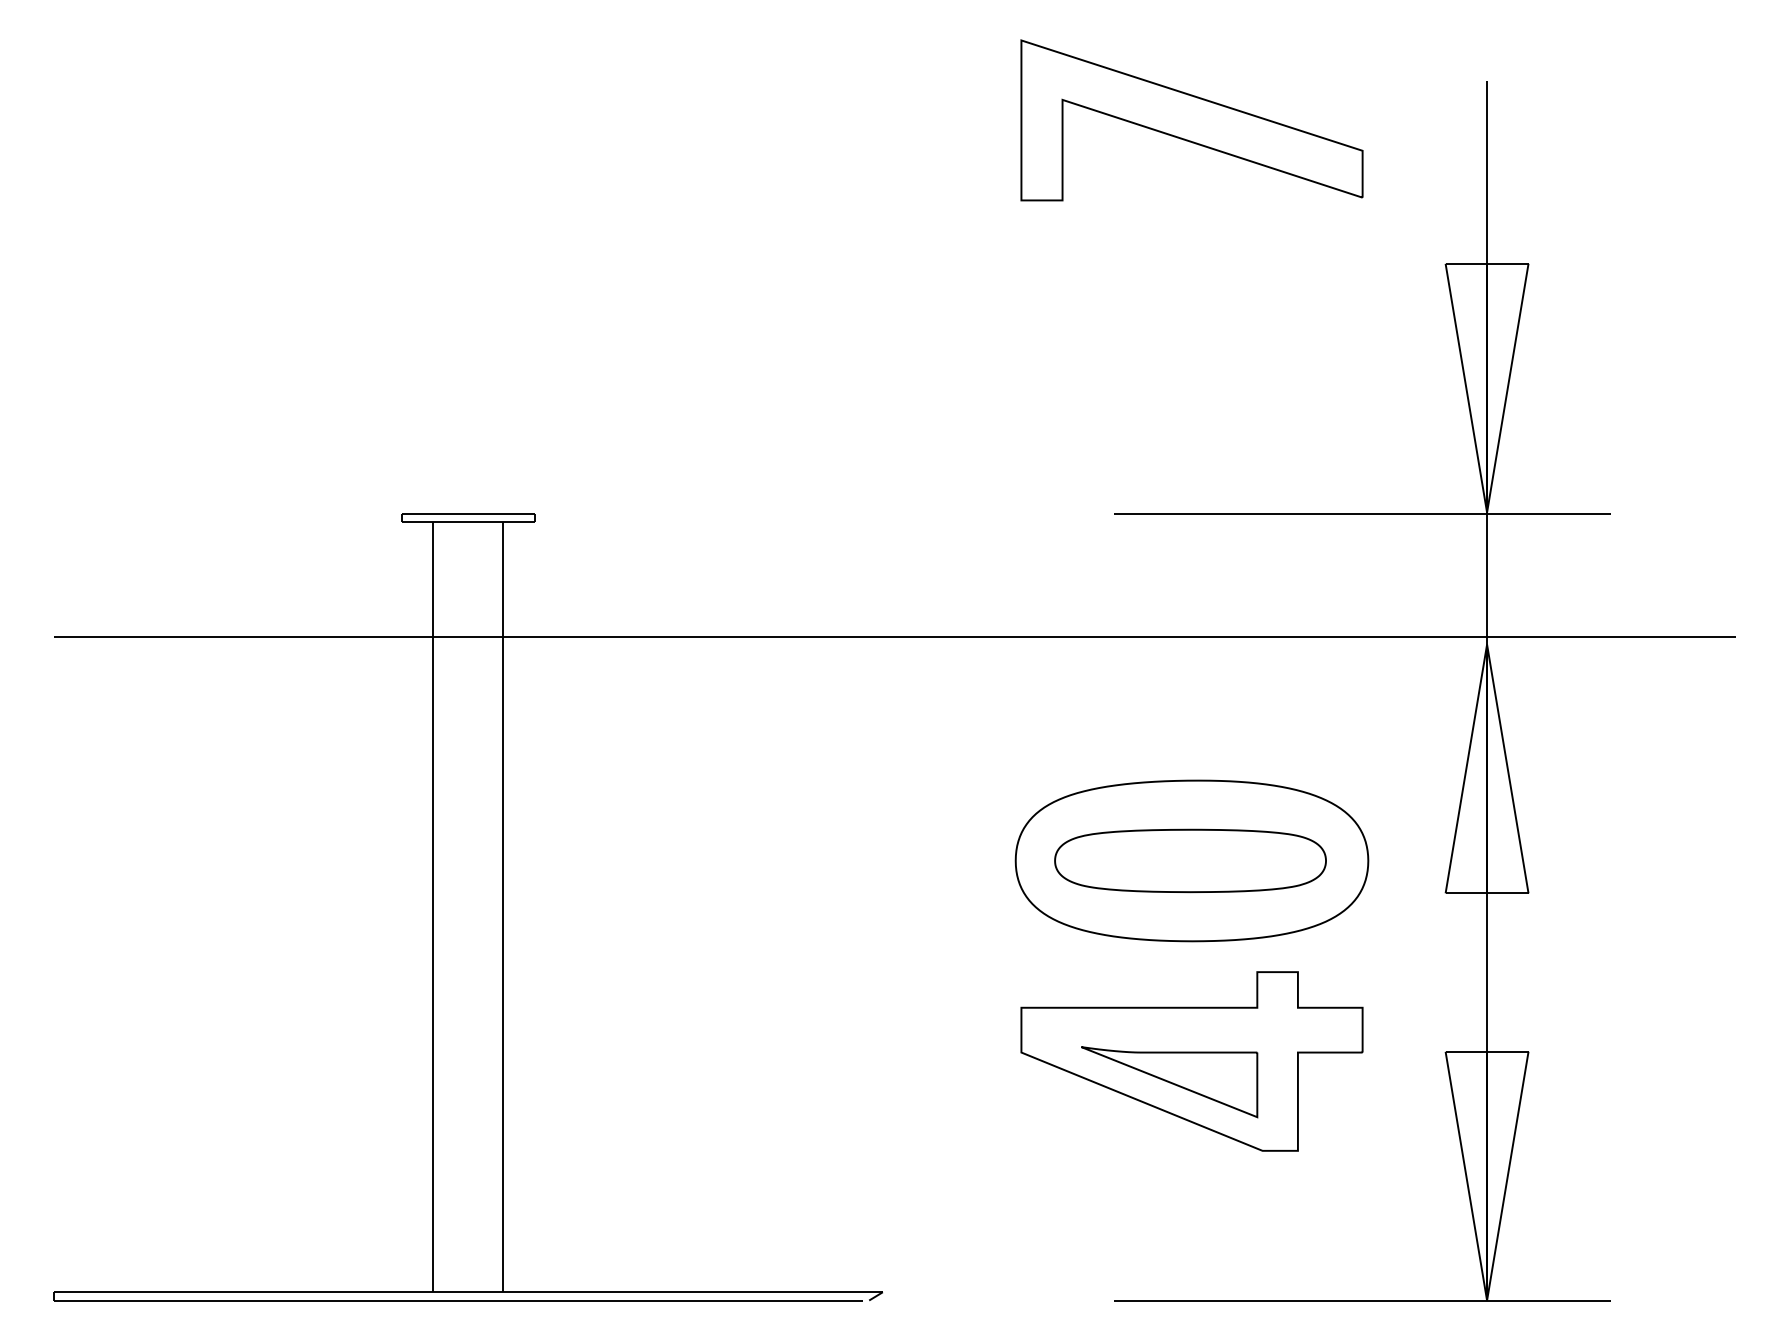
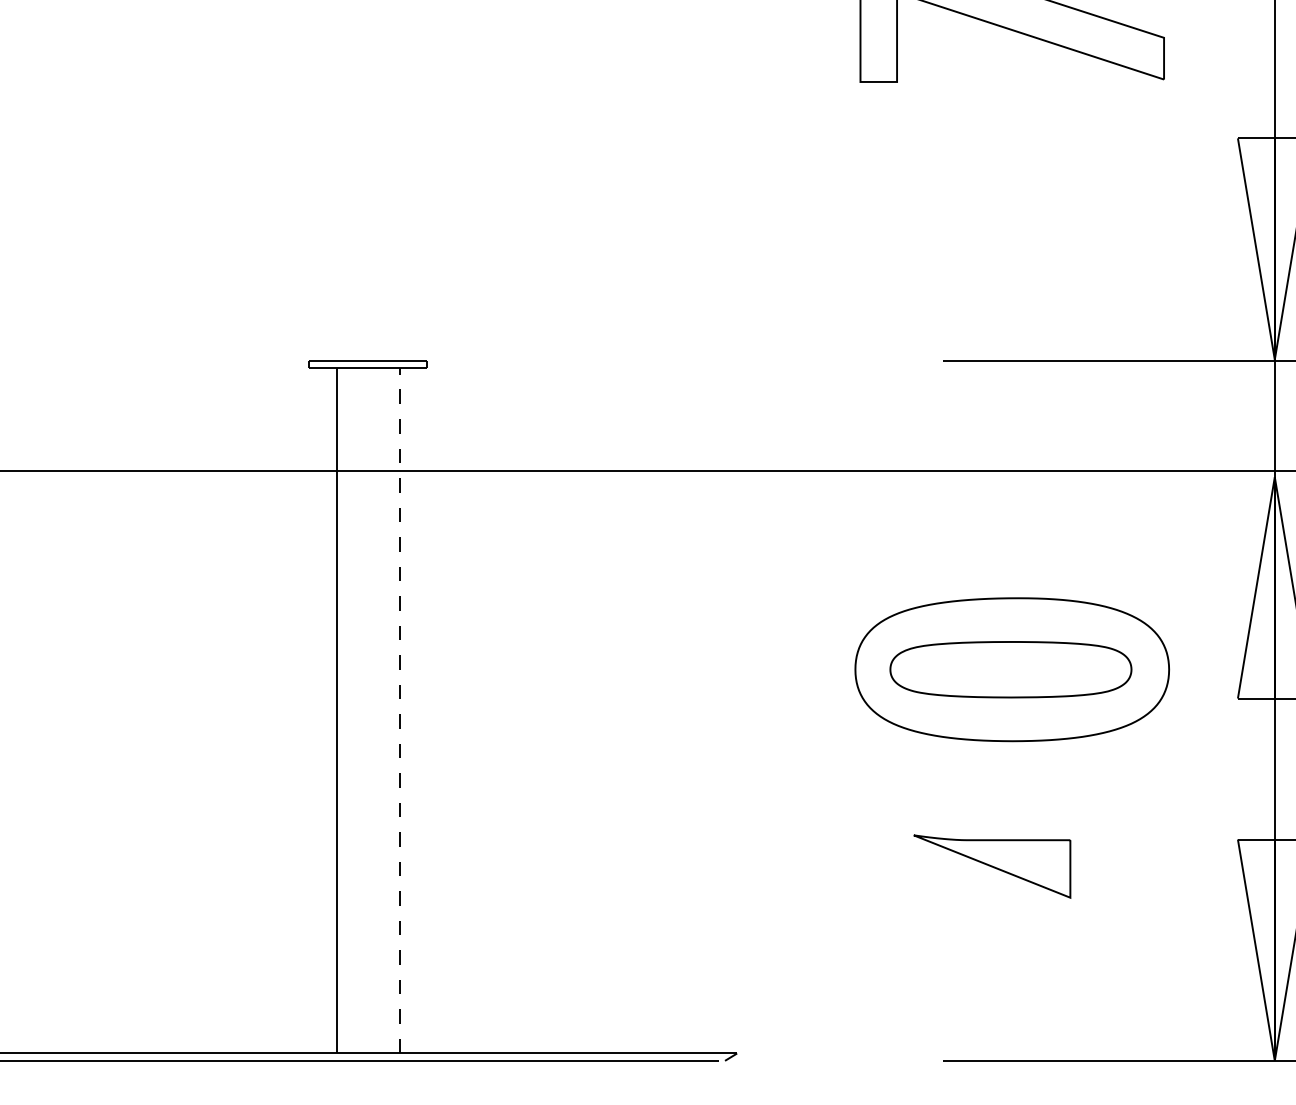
line: (503, 906) -> (399, 710), solid -> dashed
part: (1191, 1061) -> (1011, 848), removed

